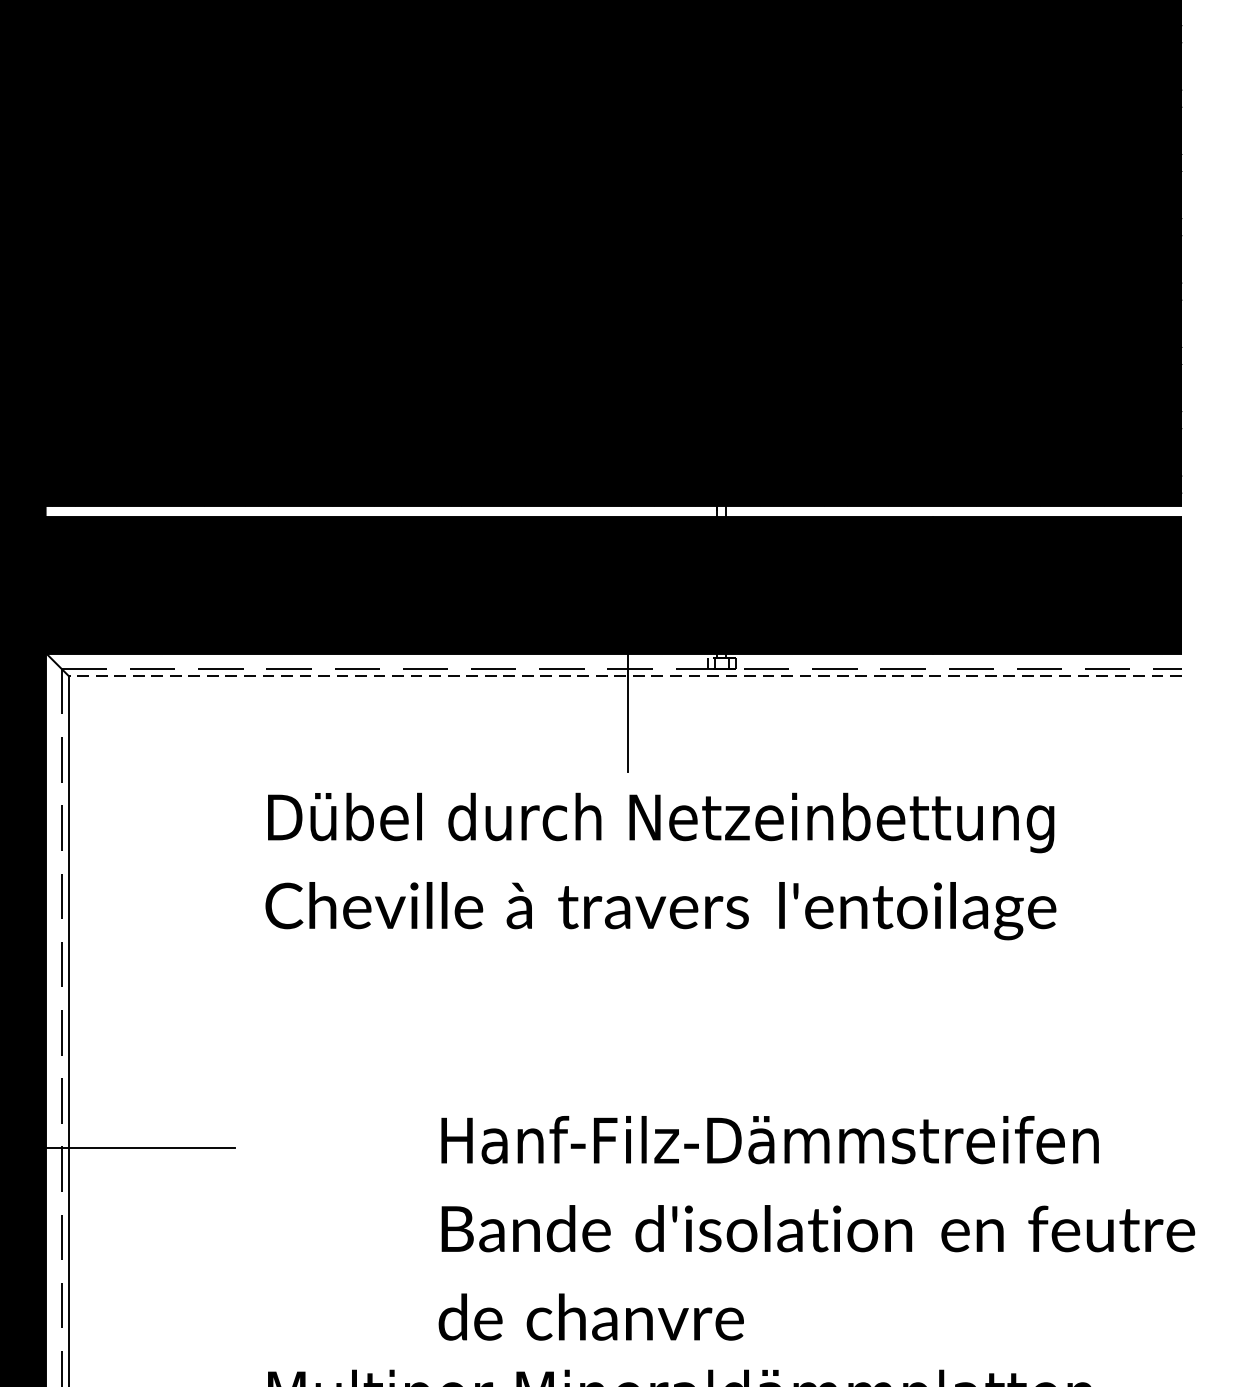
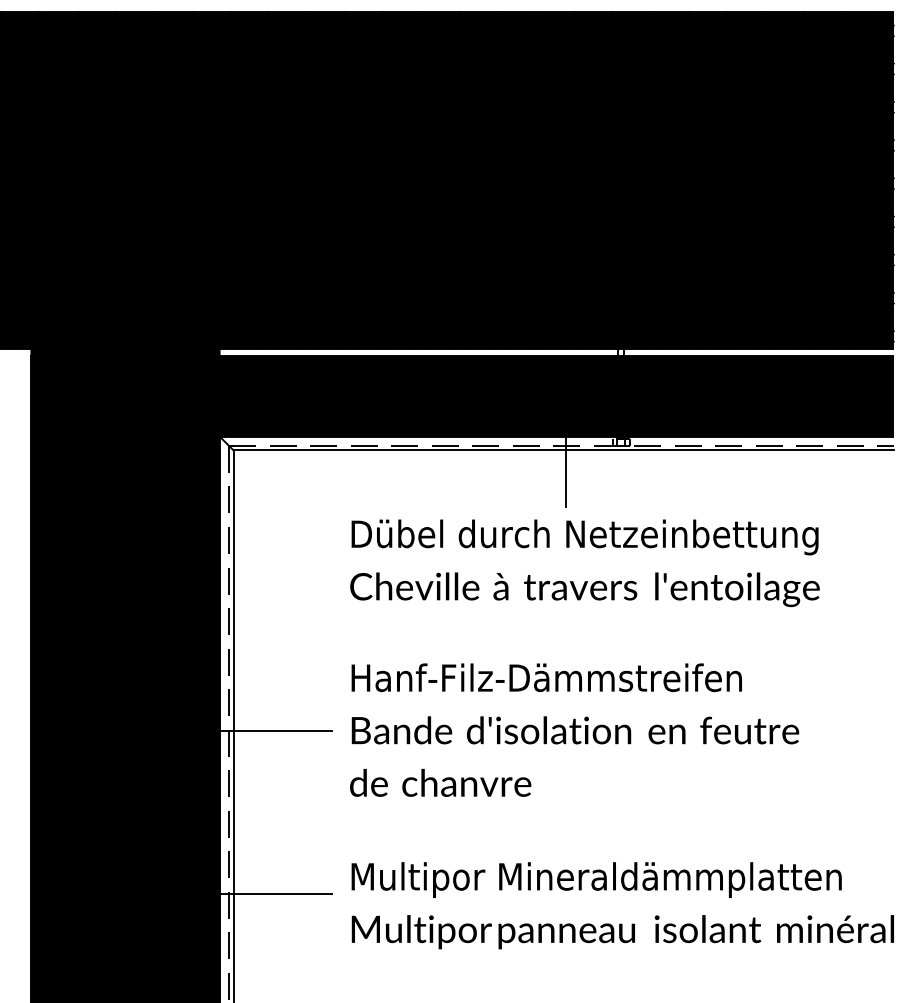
line: (624, 676) -> (563, 450), dashed -> solid
text: (816, 1227) -> (574, 729), moved

